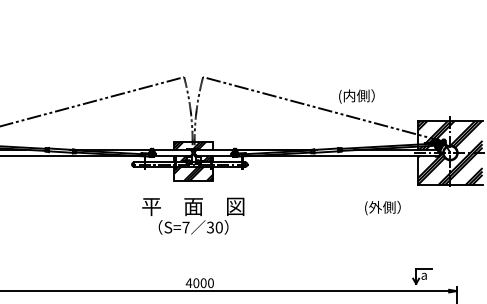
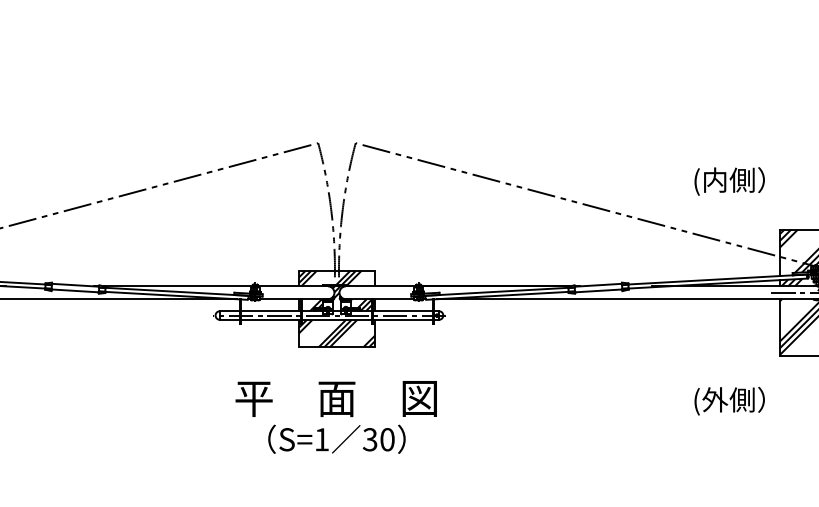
text: (356, 96) -> (728, 181), moved
text: (382, 208) -> (728, 402), moved
text: (185, 227) -> (320, 439), S=7 -> S=1

